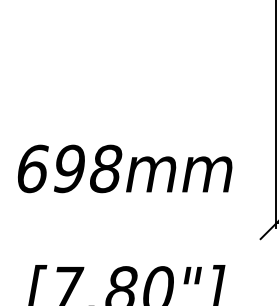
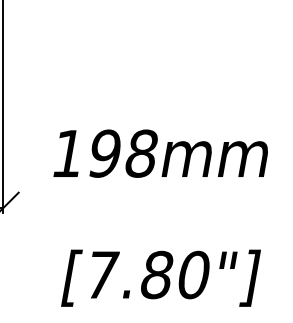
text: (32, 168) -> (68, 153), 698mm -> 198mm

